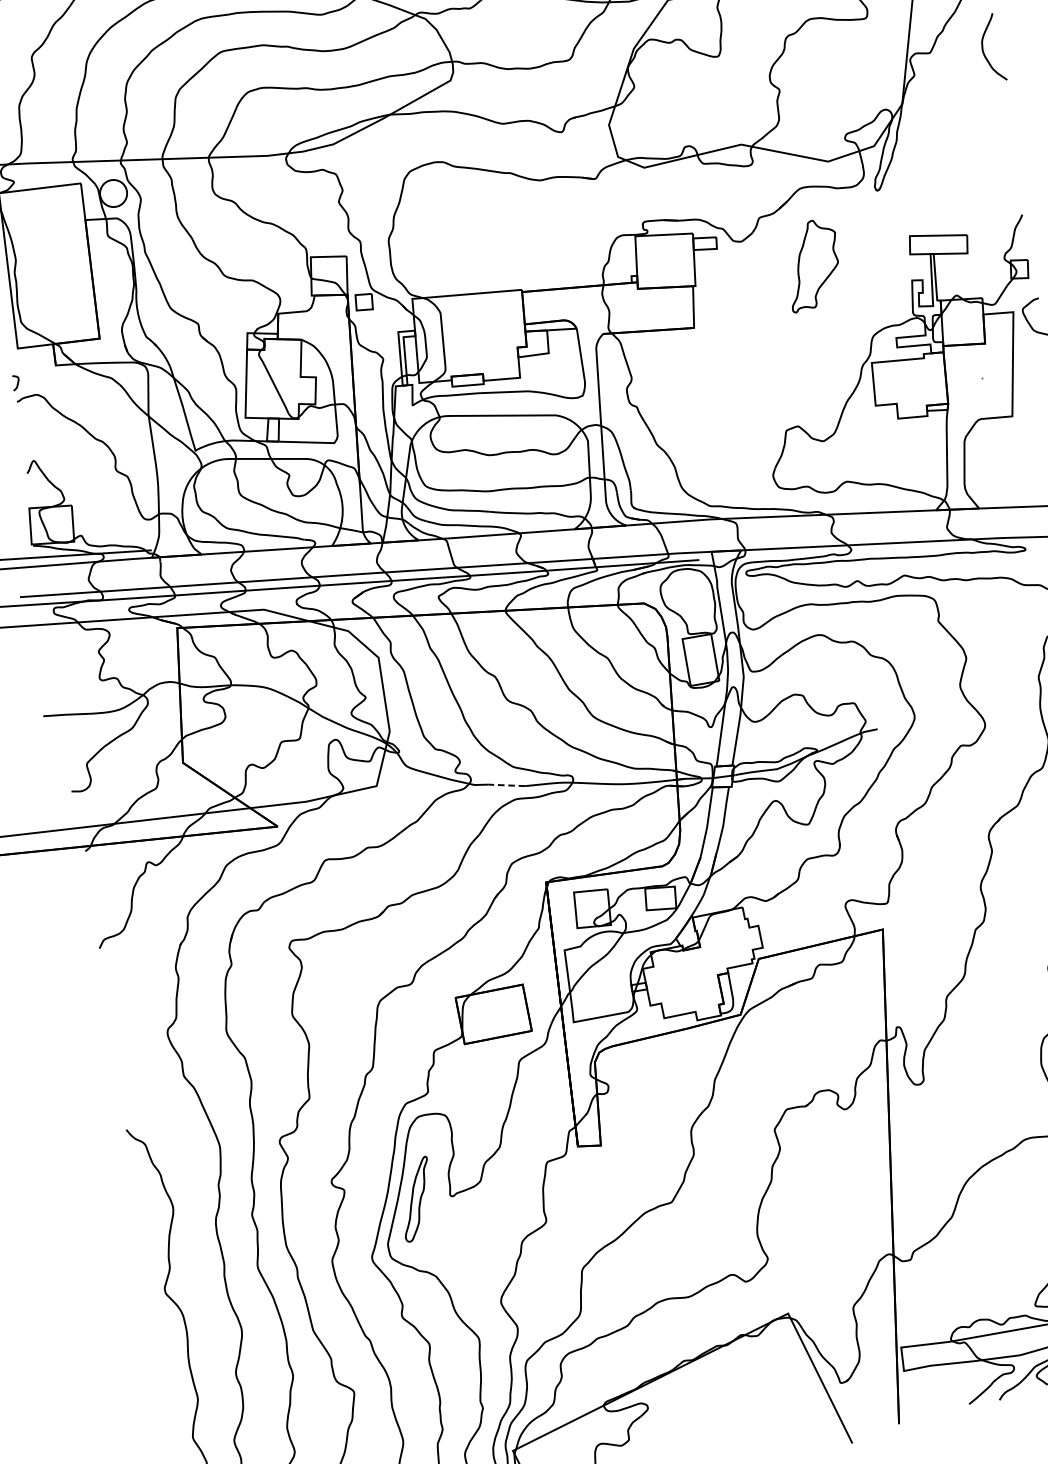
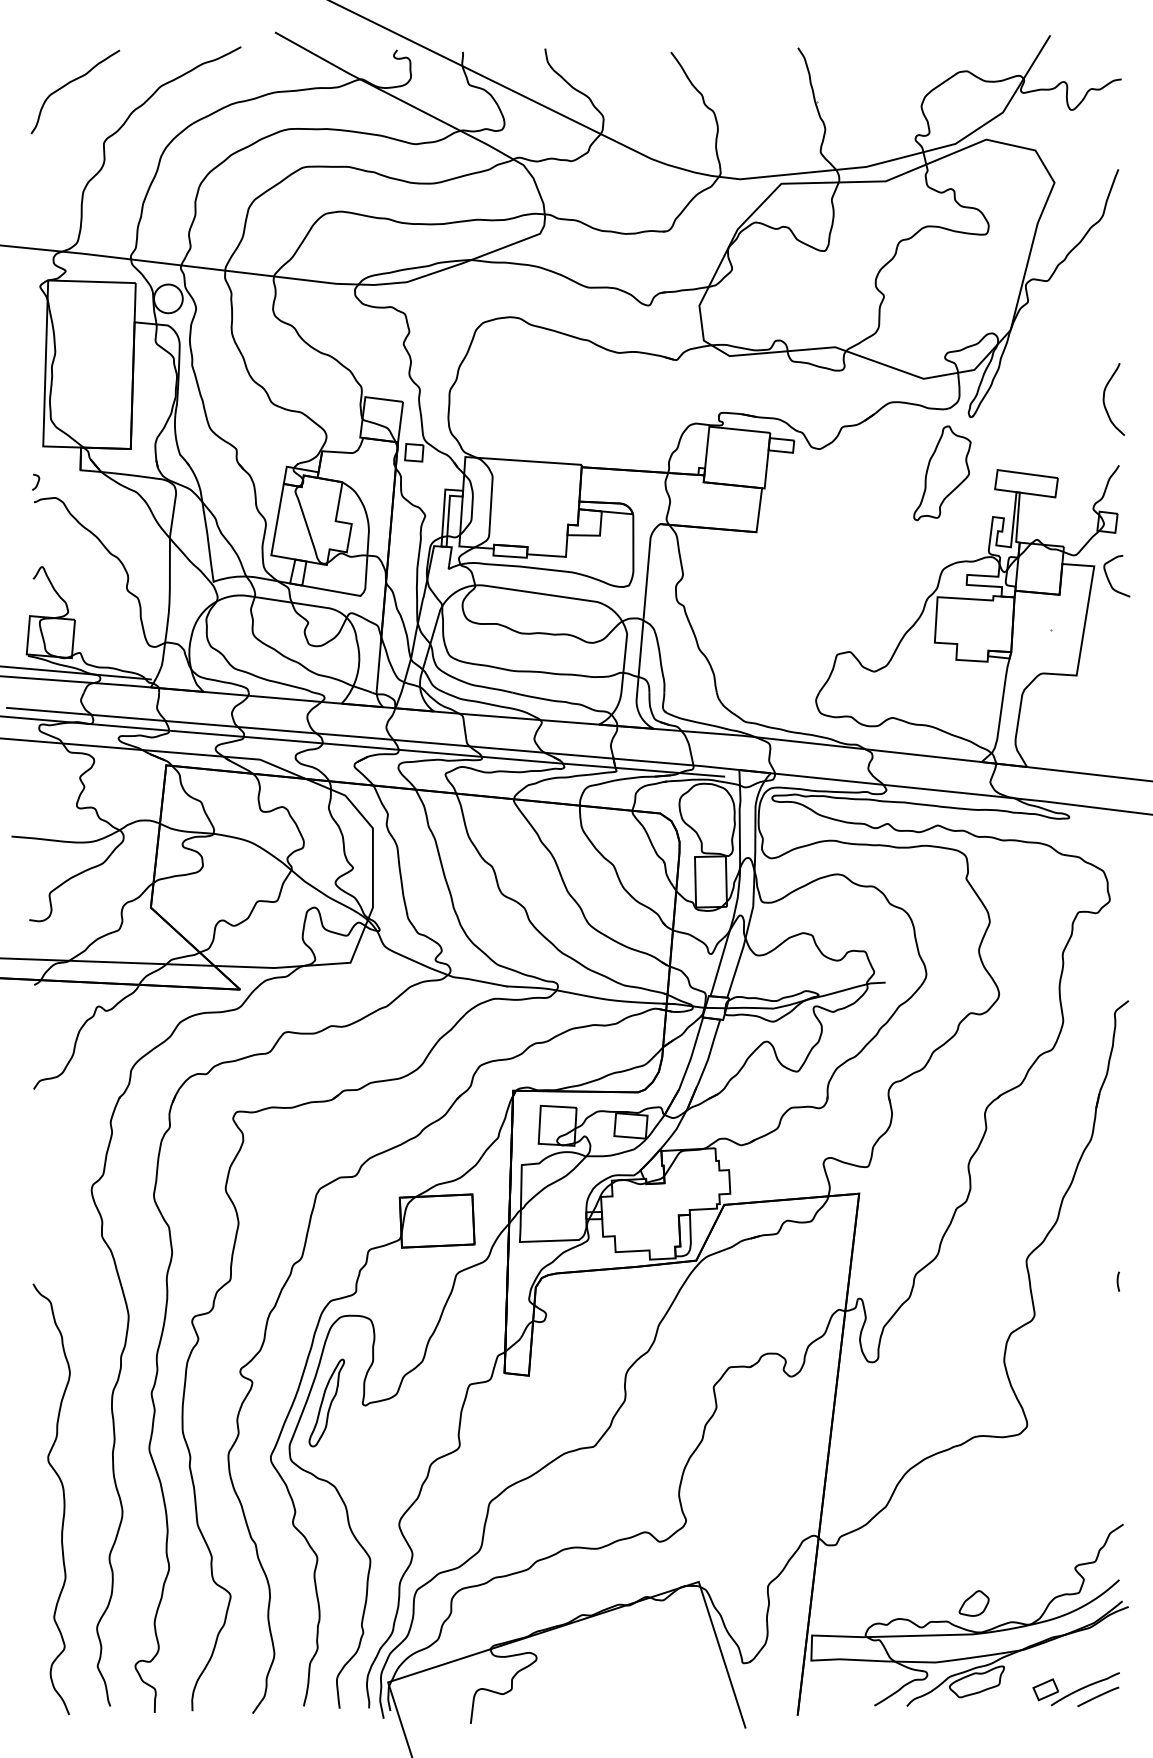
curve: (983, 49) -> (1104, 399), moved
part: (813, 265) -> (942, 473), moved
line: (506, 785) -> (487, 982), dashed -> solid

